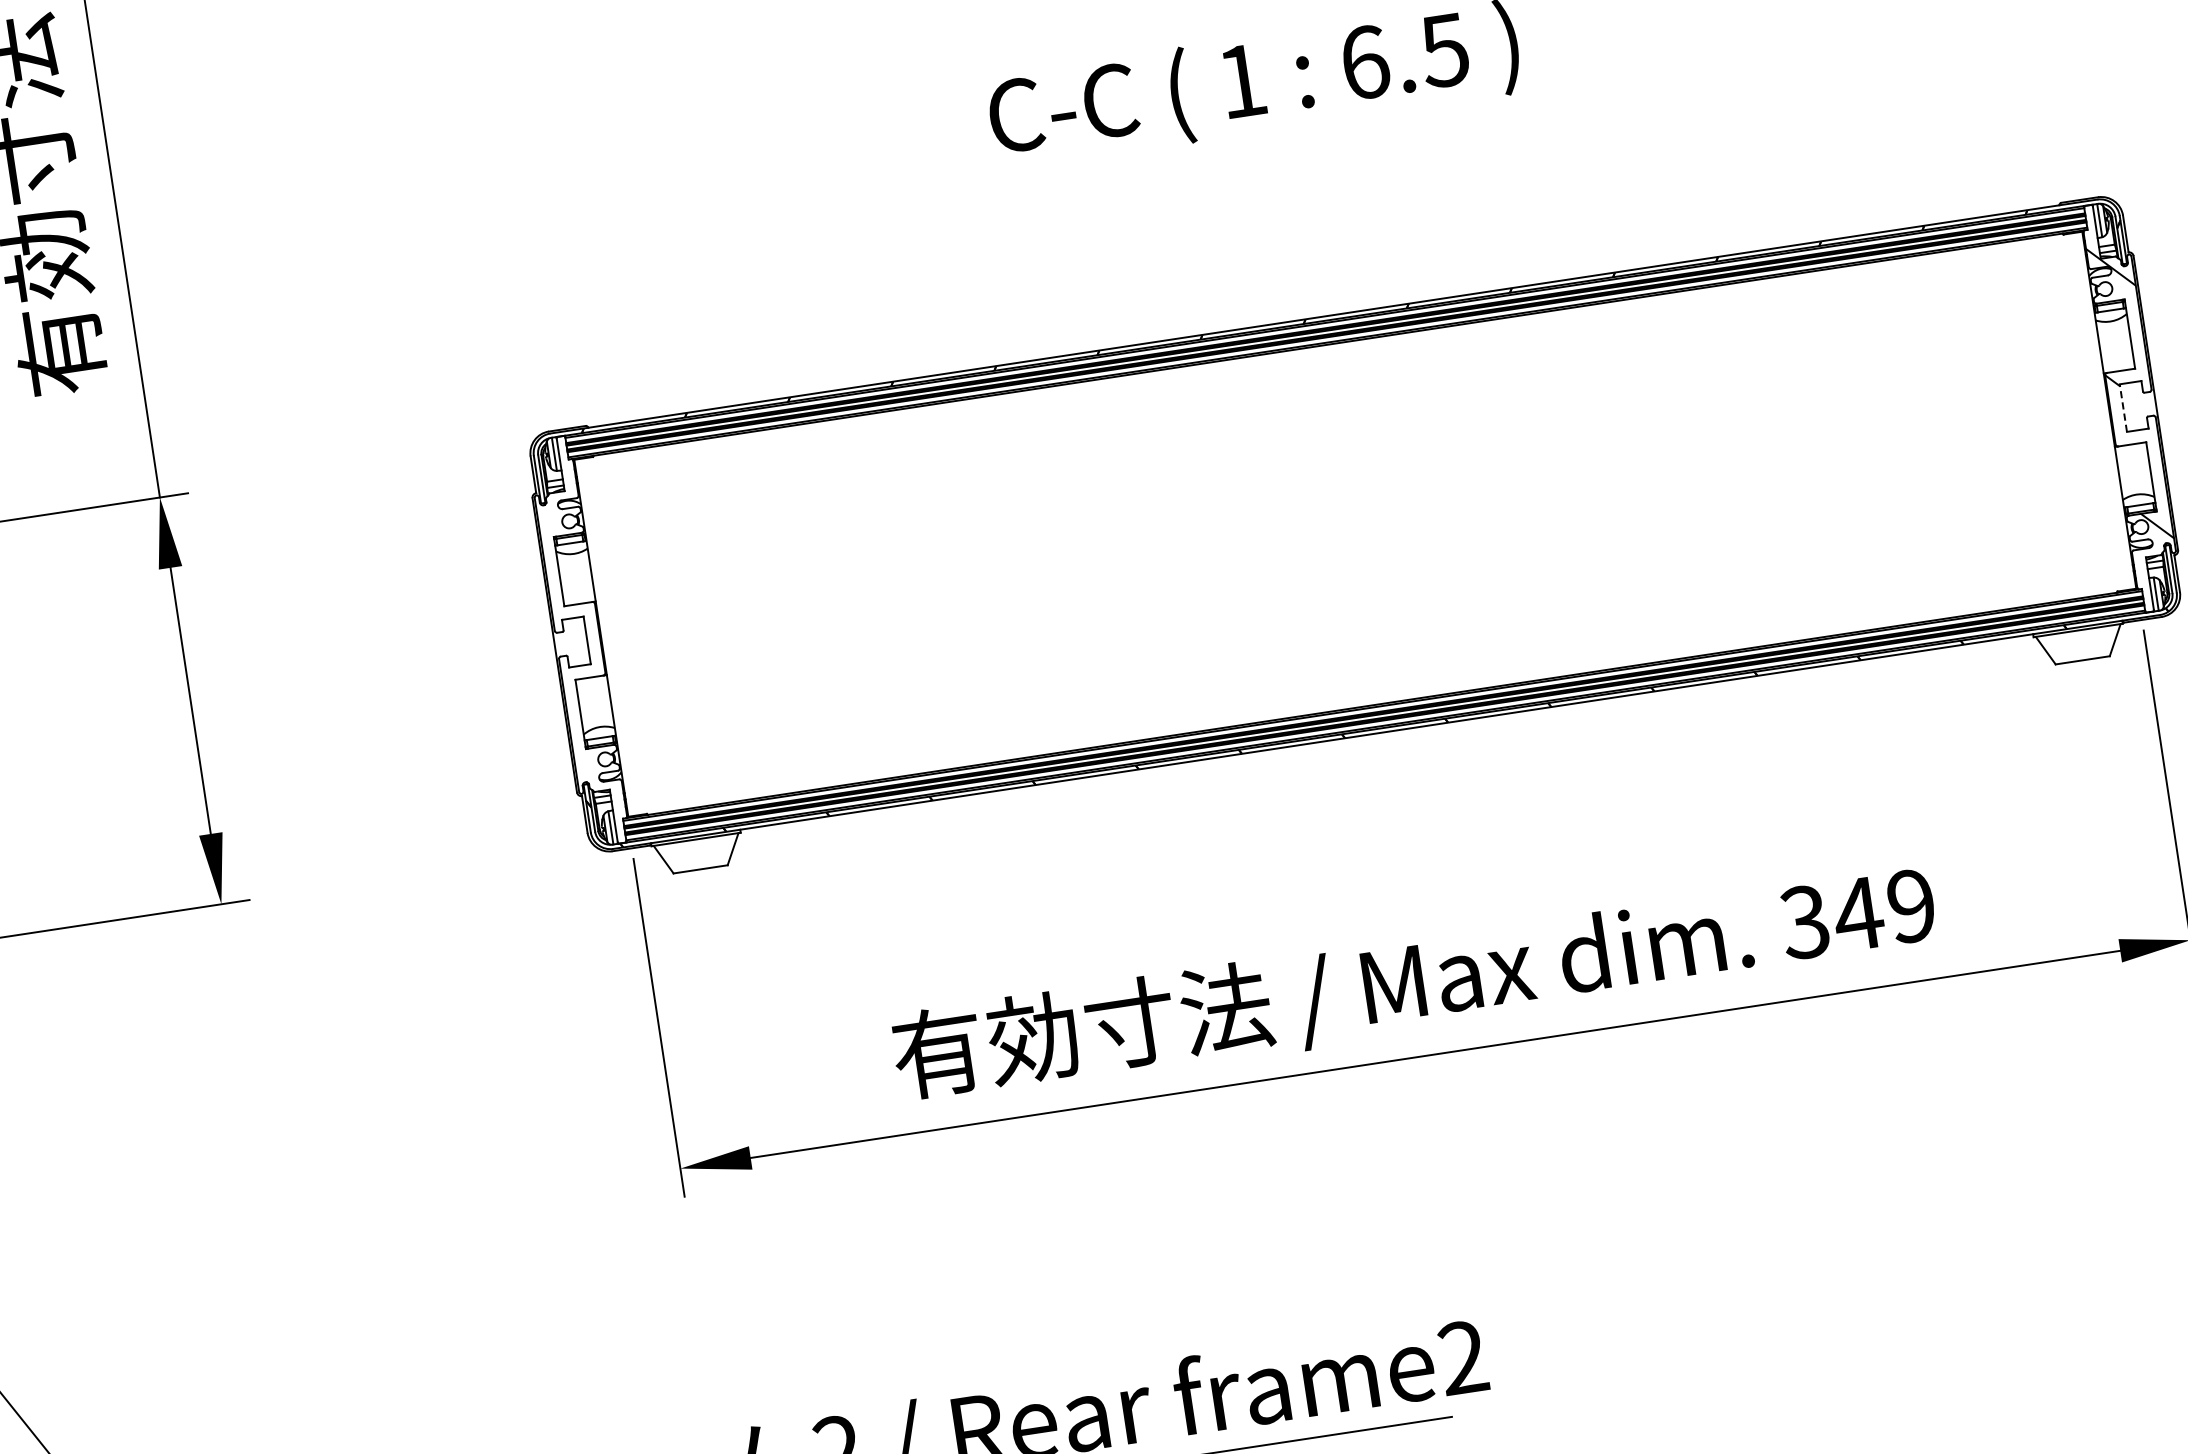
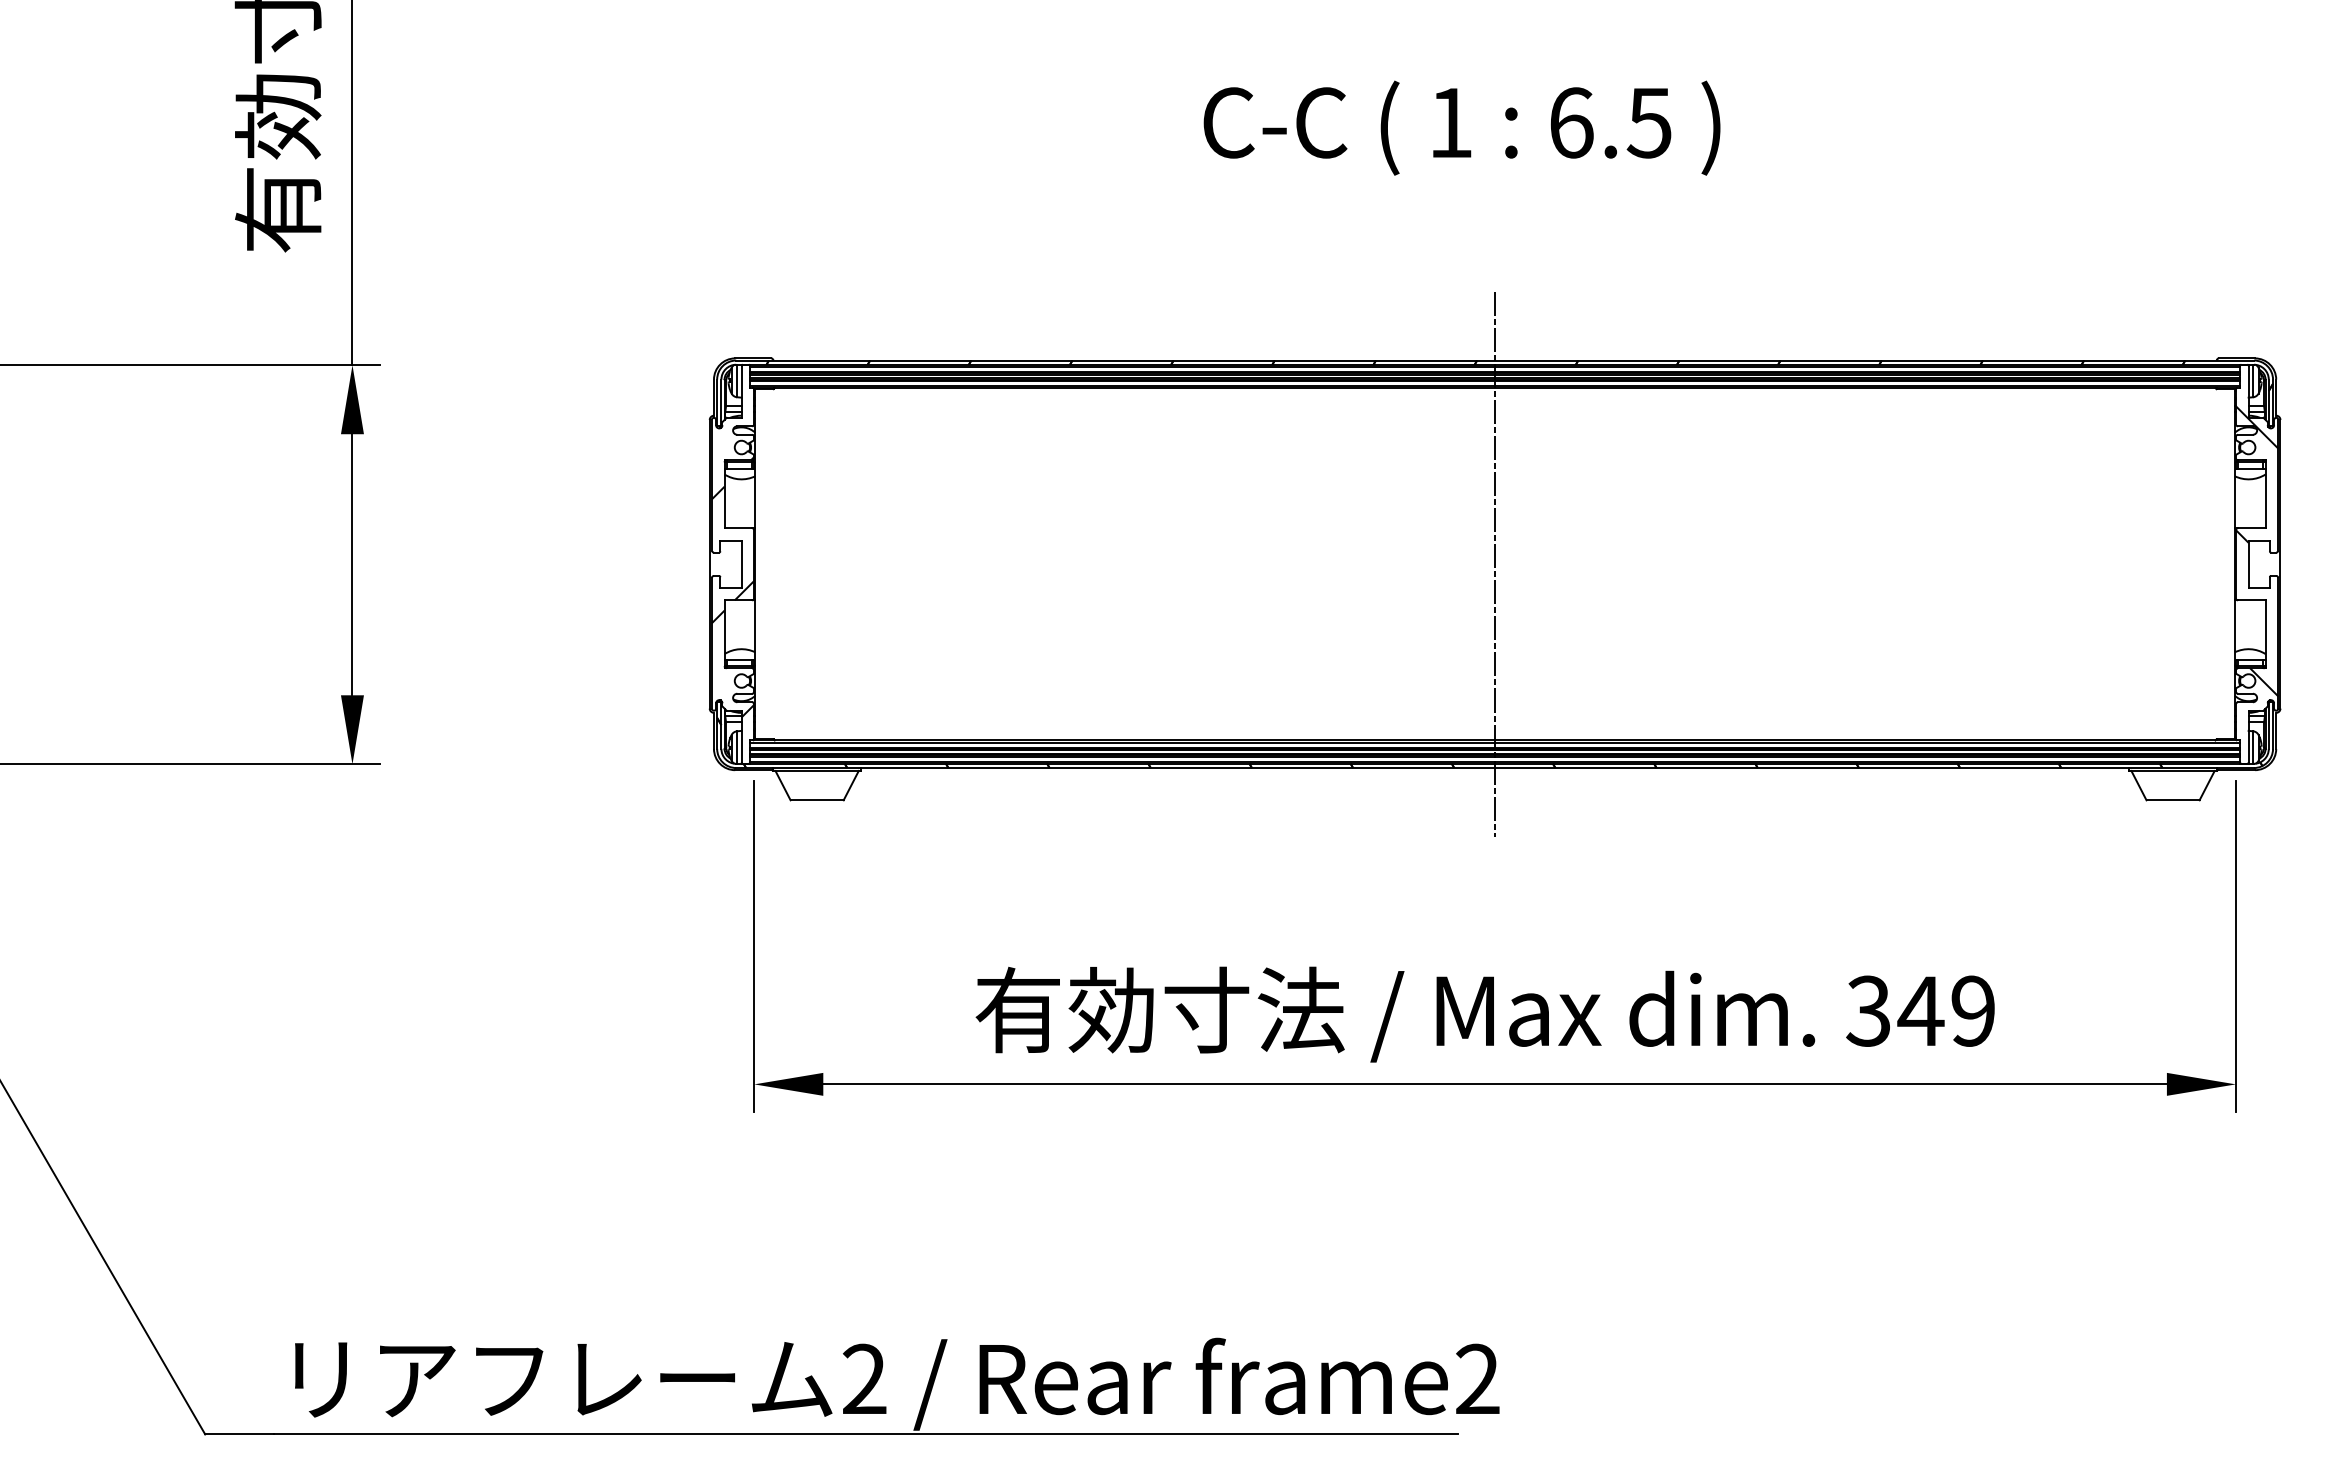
line: (2123, 407) -> (2248, 563), dashed -> solid
line: (1355, 524) -> (1495, 564), added
hatch: (581, 664) -> (732, 586), added

